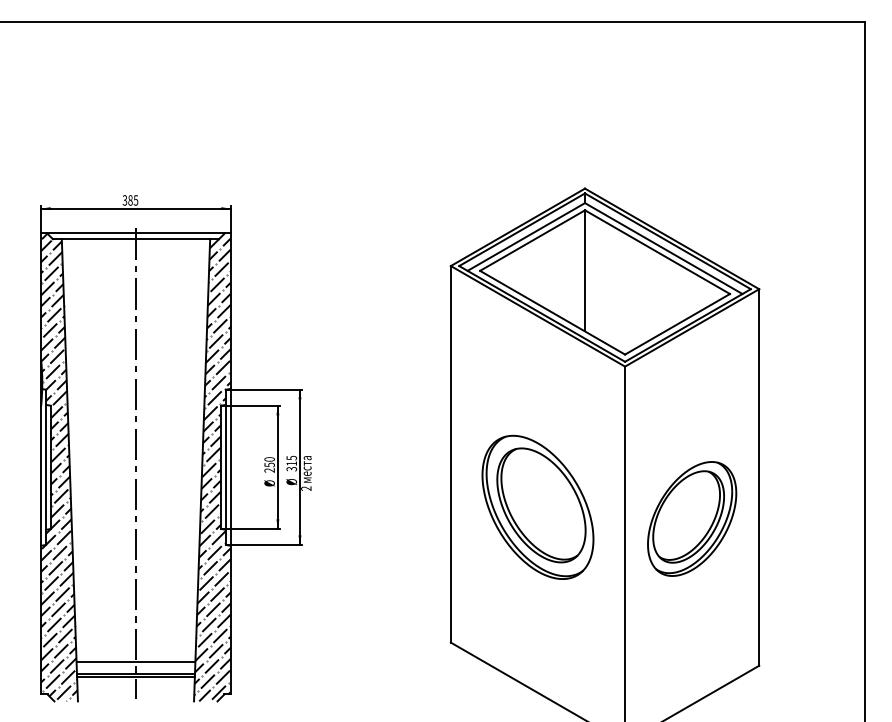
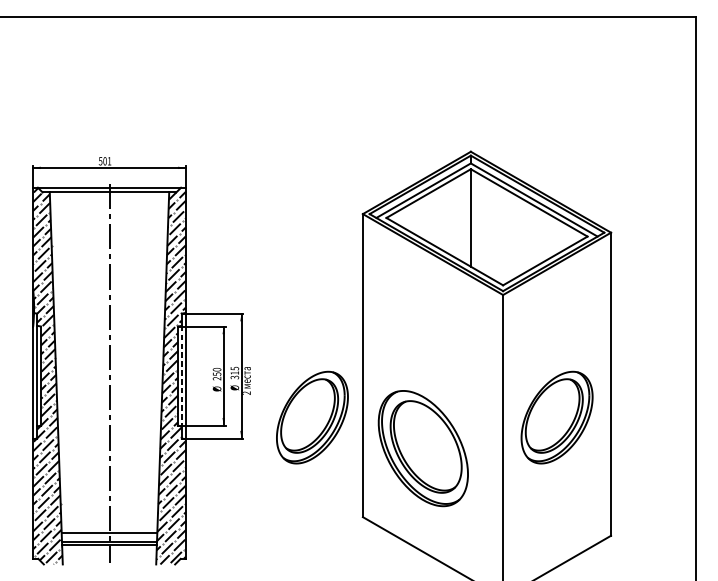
text: (130, 200) -> (105, 161), 385 -> 501
line: (225, 467) -> (181, 376), solid -> dashed
part: (537, 506) -> (422, 447), moved
part: (388, 518) -> (312, 417), added

